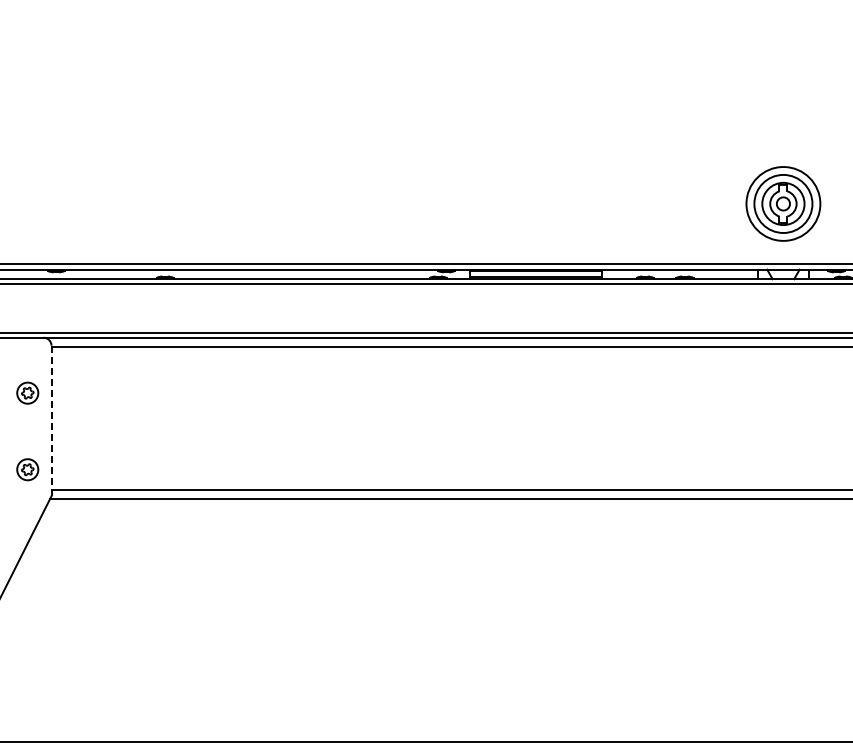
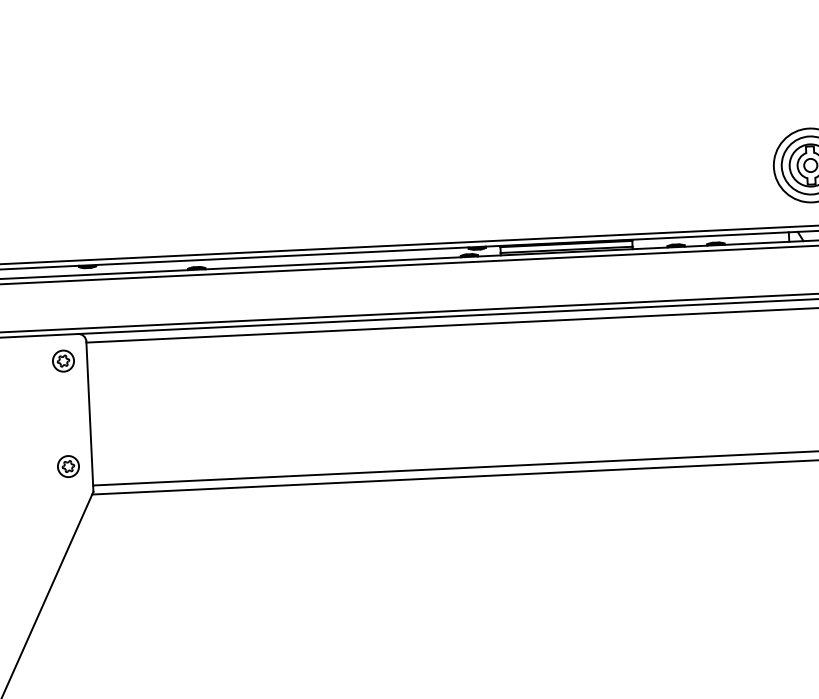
part: (27, 392) -> (63, 360), moved
line: (51, 420) -> (89, 416), dashed -> solid

